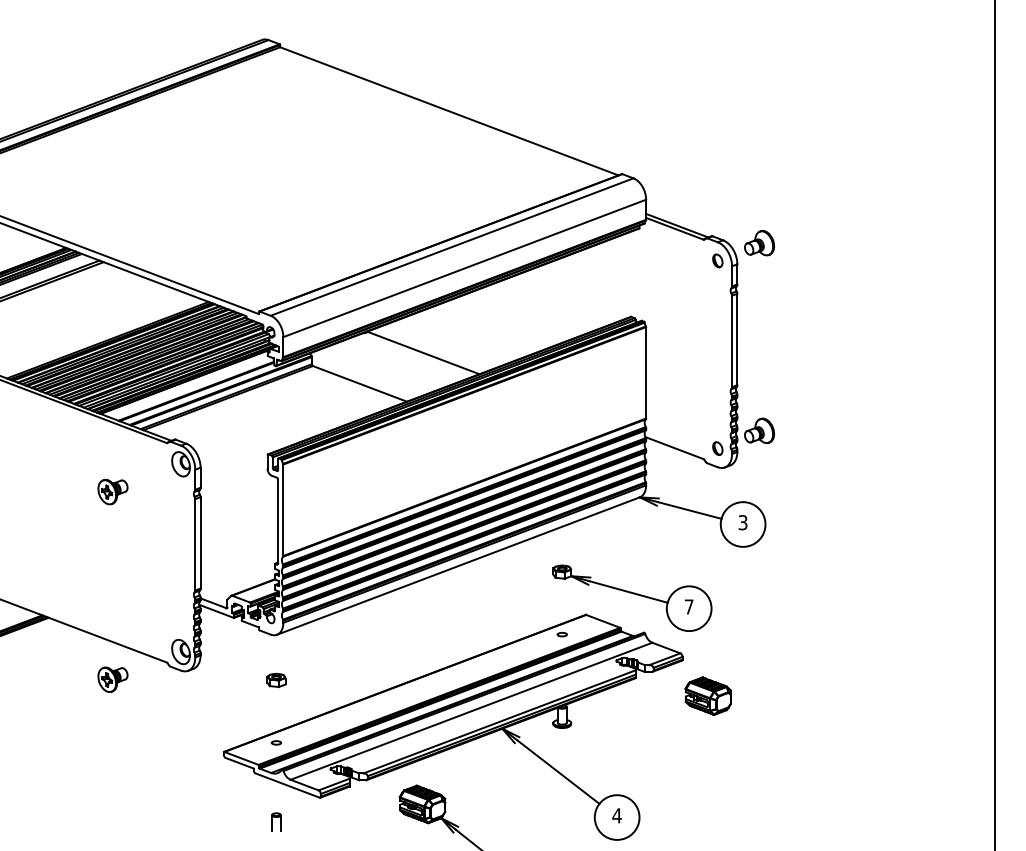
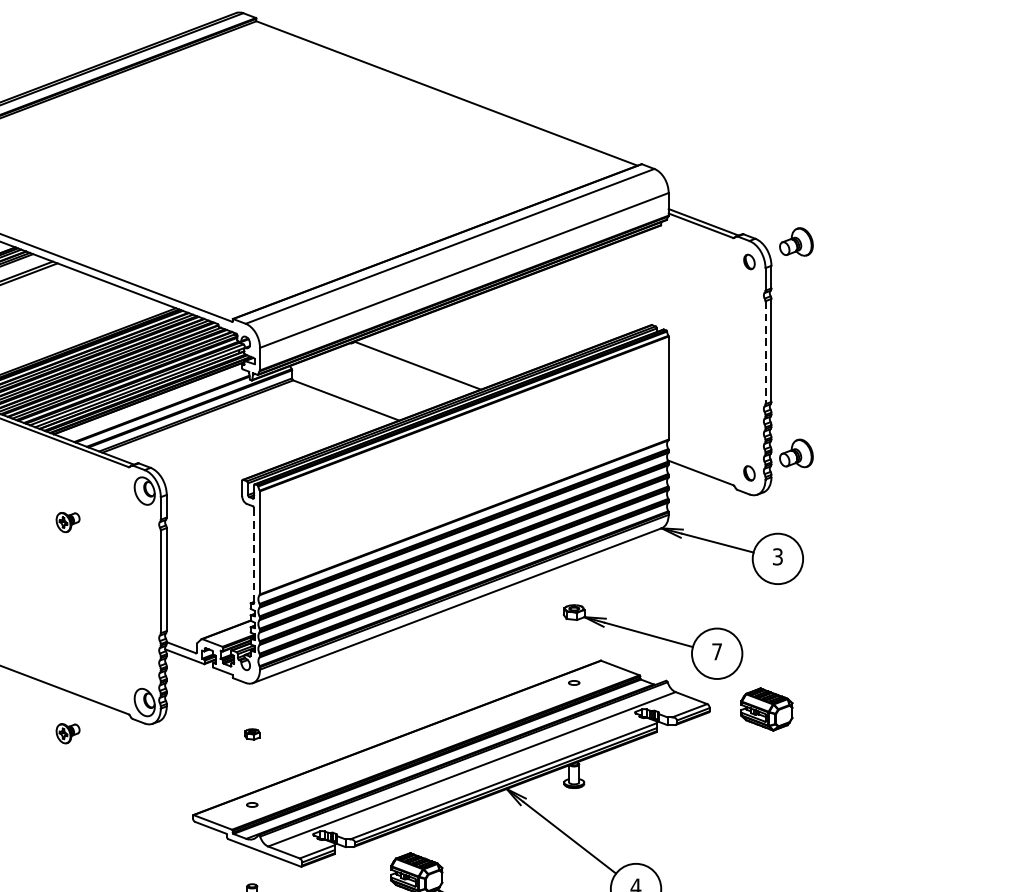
line: (732, 341) -> (765, 352), solid -> dashed
part: (112, 492) -> (67, 522), size x0.7
line: (278, 521) -> (254, 555), solid -> dashed
part: (112, 679) -> (67, 733), size x0.7
part: (276, 679) -> (252, 733), size x0.7
part: (707, 695) -> (765, 708), moved

